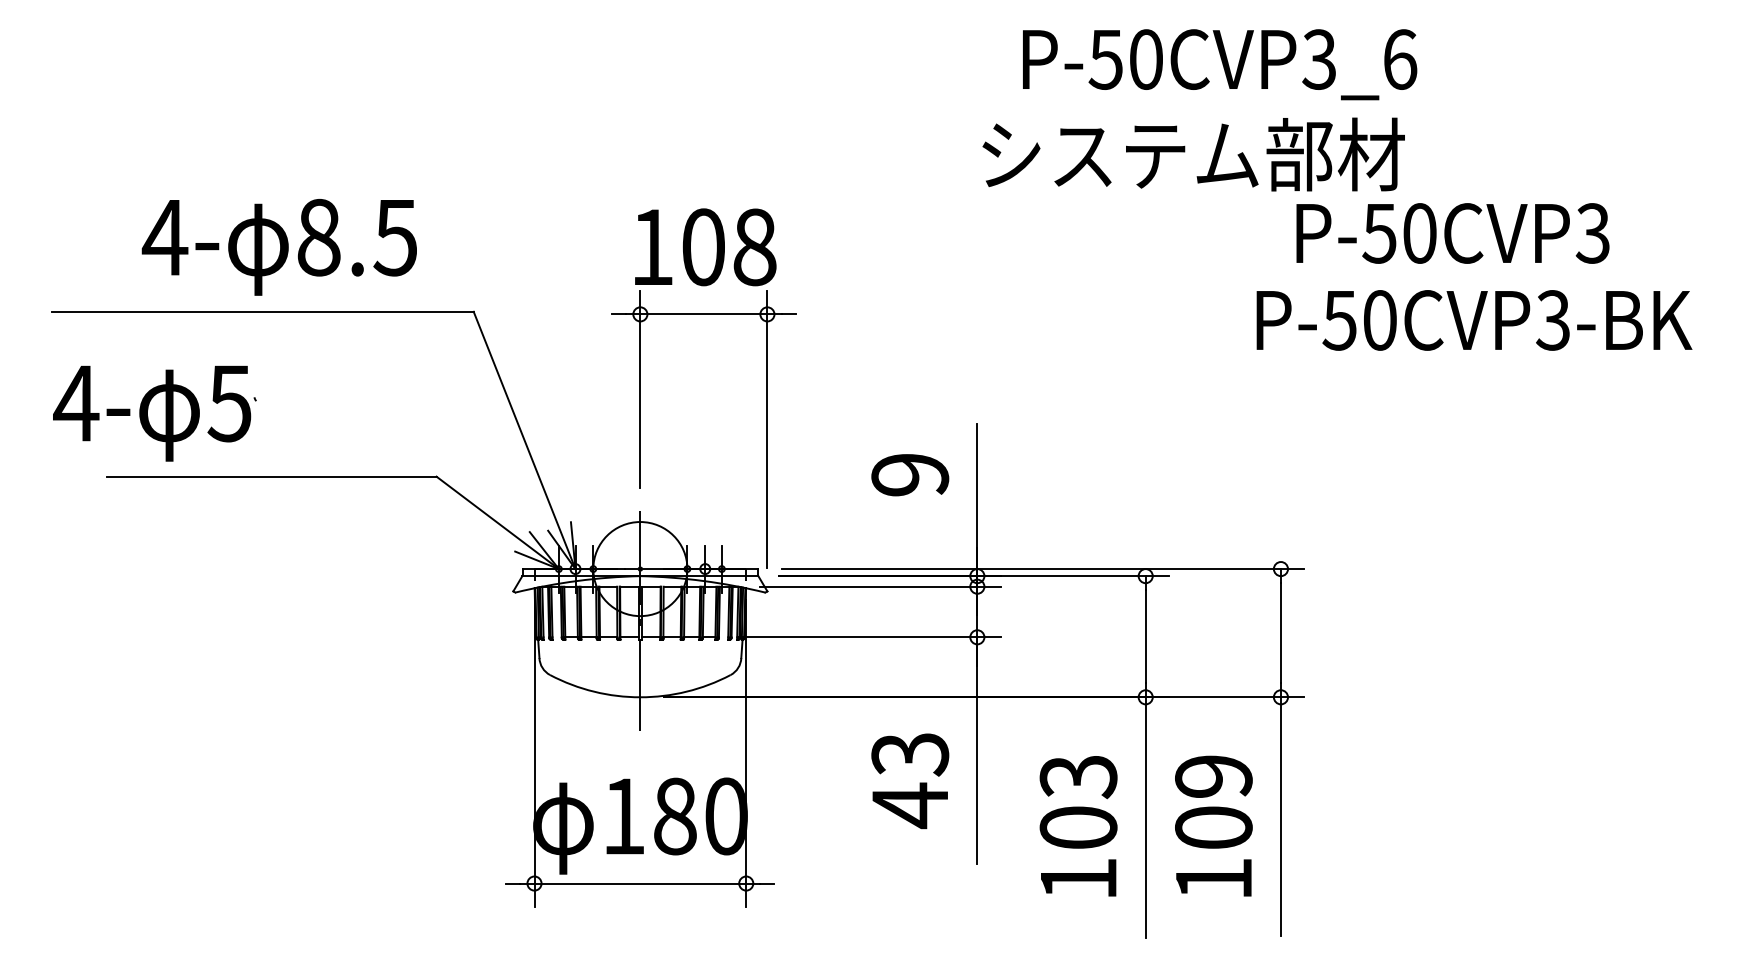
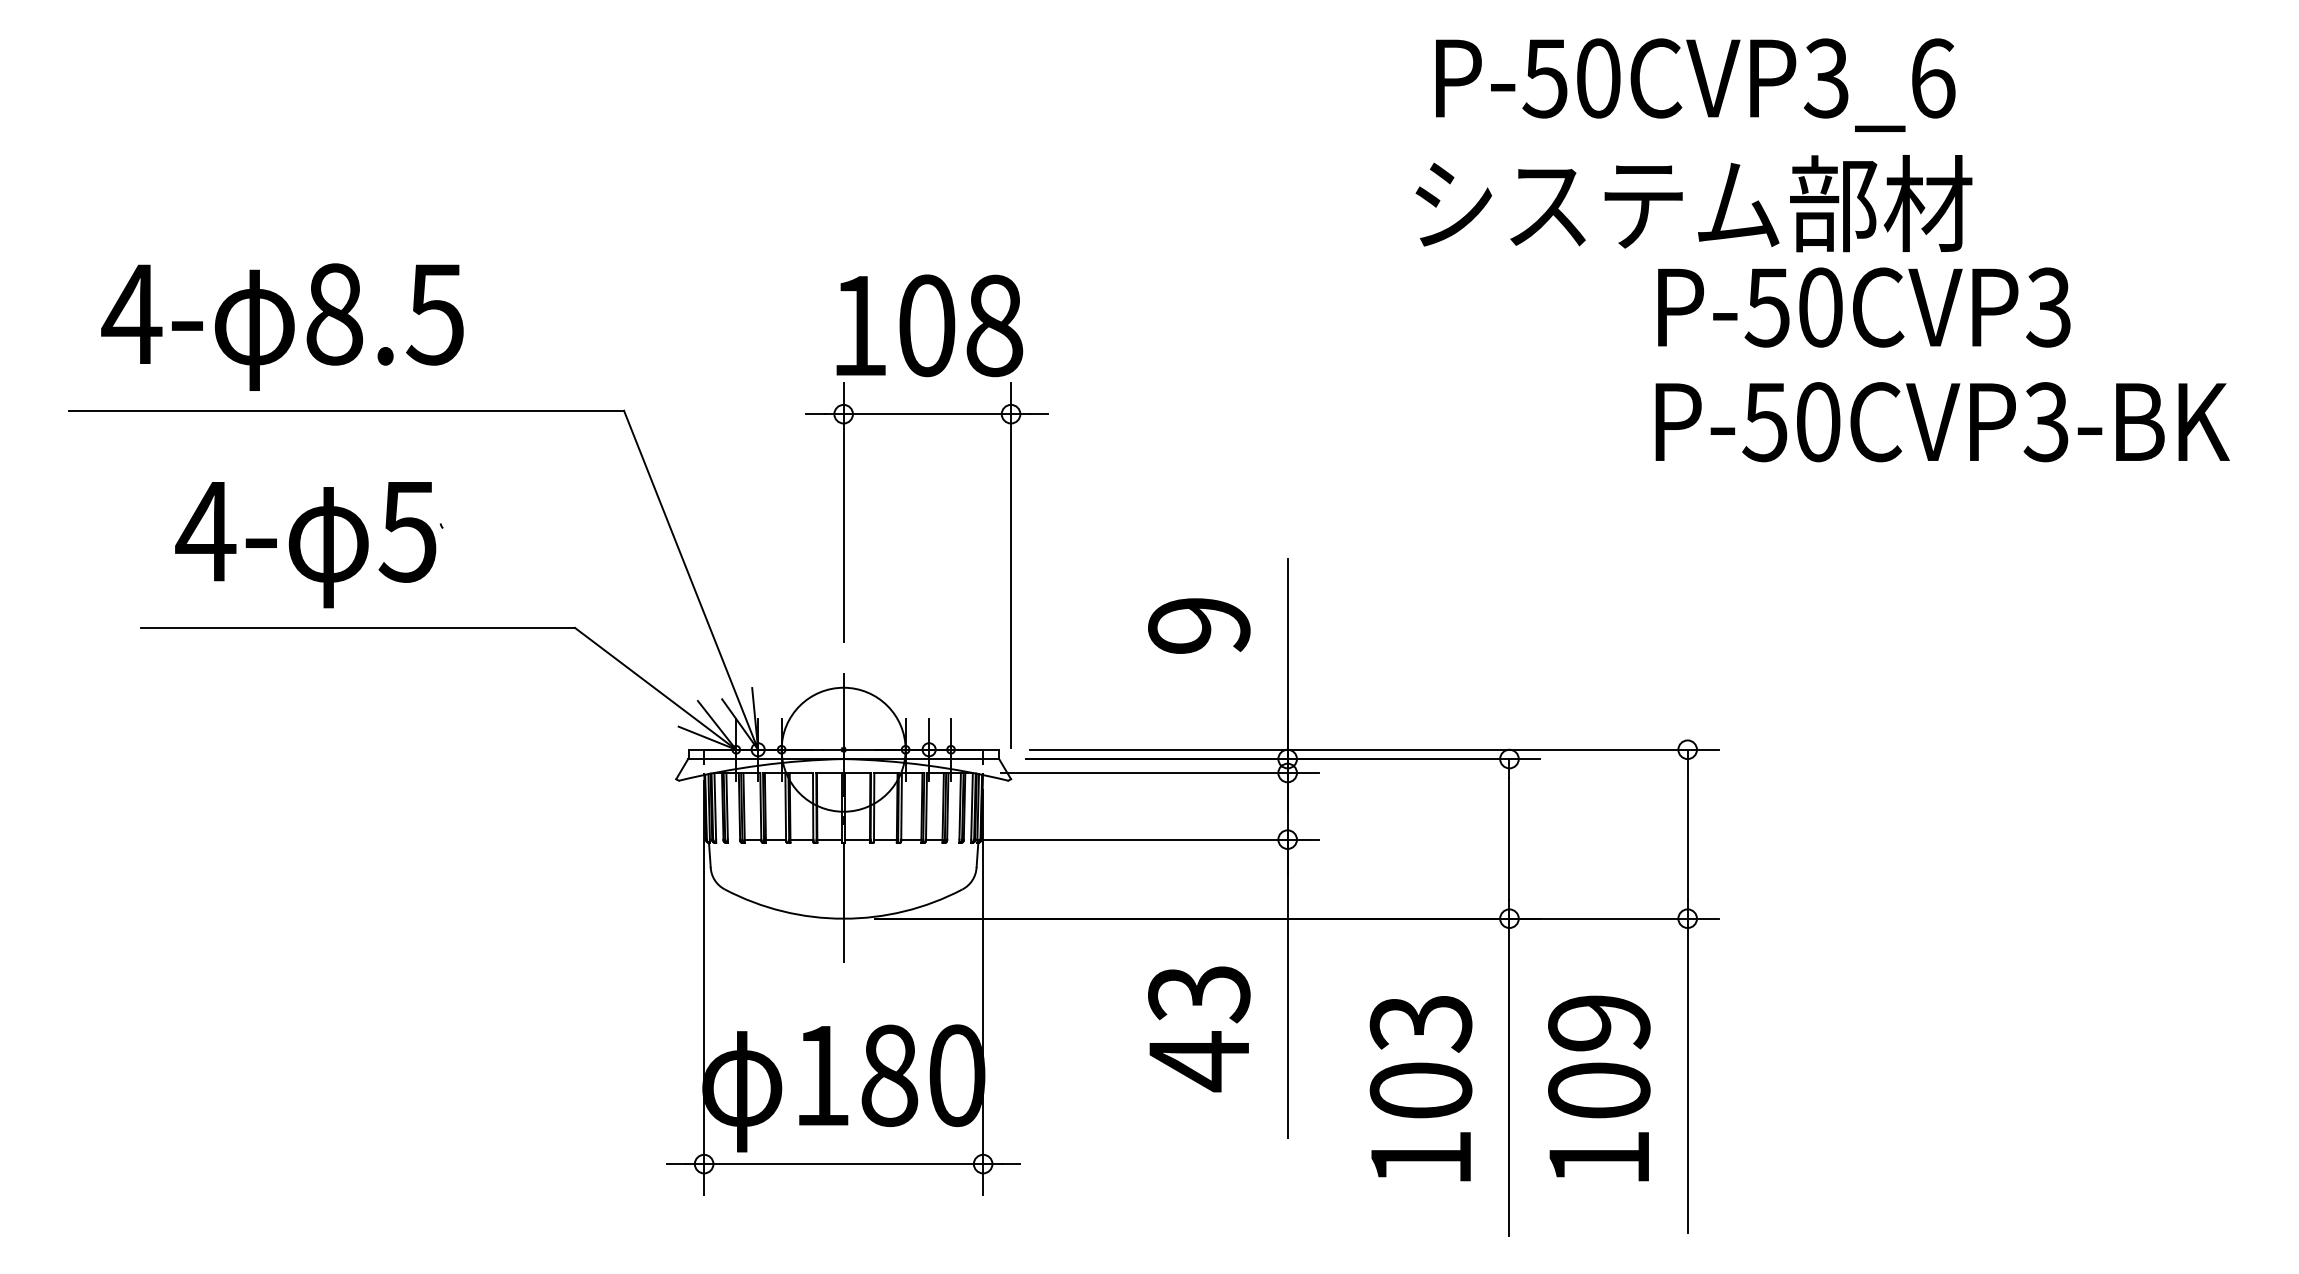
text: (1220, 64) -> (1696, 84), moved
text: (1193, 154) -> (1693, 203), moved
text: (1452, 233) -> (1863, 307), moved
text: (278, 247) -> (281, 327), moved
part: (154, 413) -> (308, 544), moved

